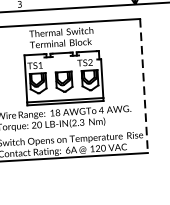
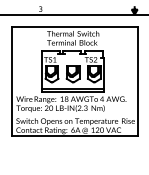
line: (143, 86) -> (137, 81), dashed -> solid

